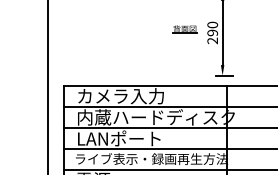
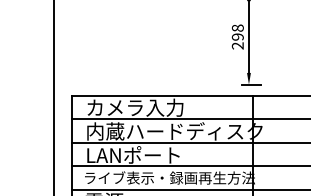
text: (212, 24) -> (237, 27), 290 -> 298
part: (184, 29) -> (206, 33), removed

